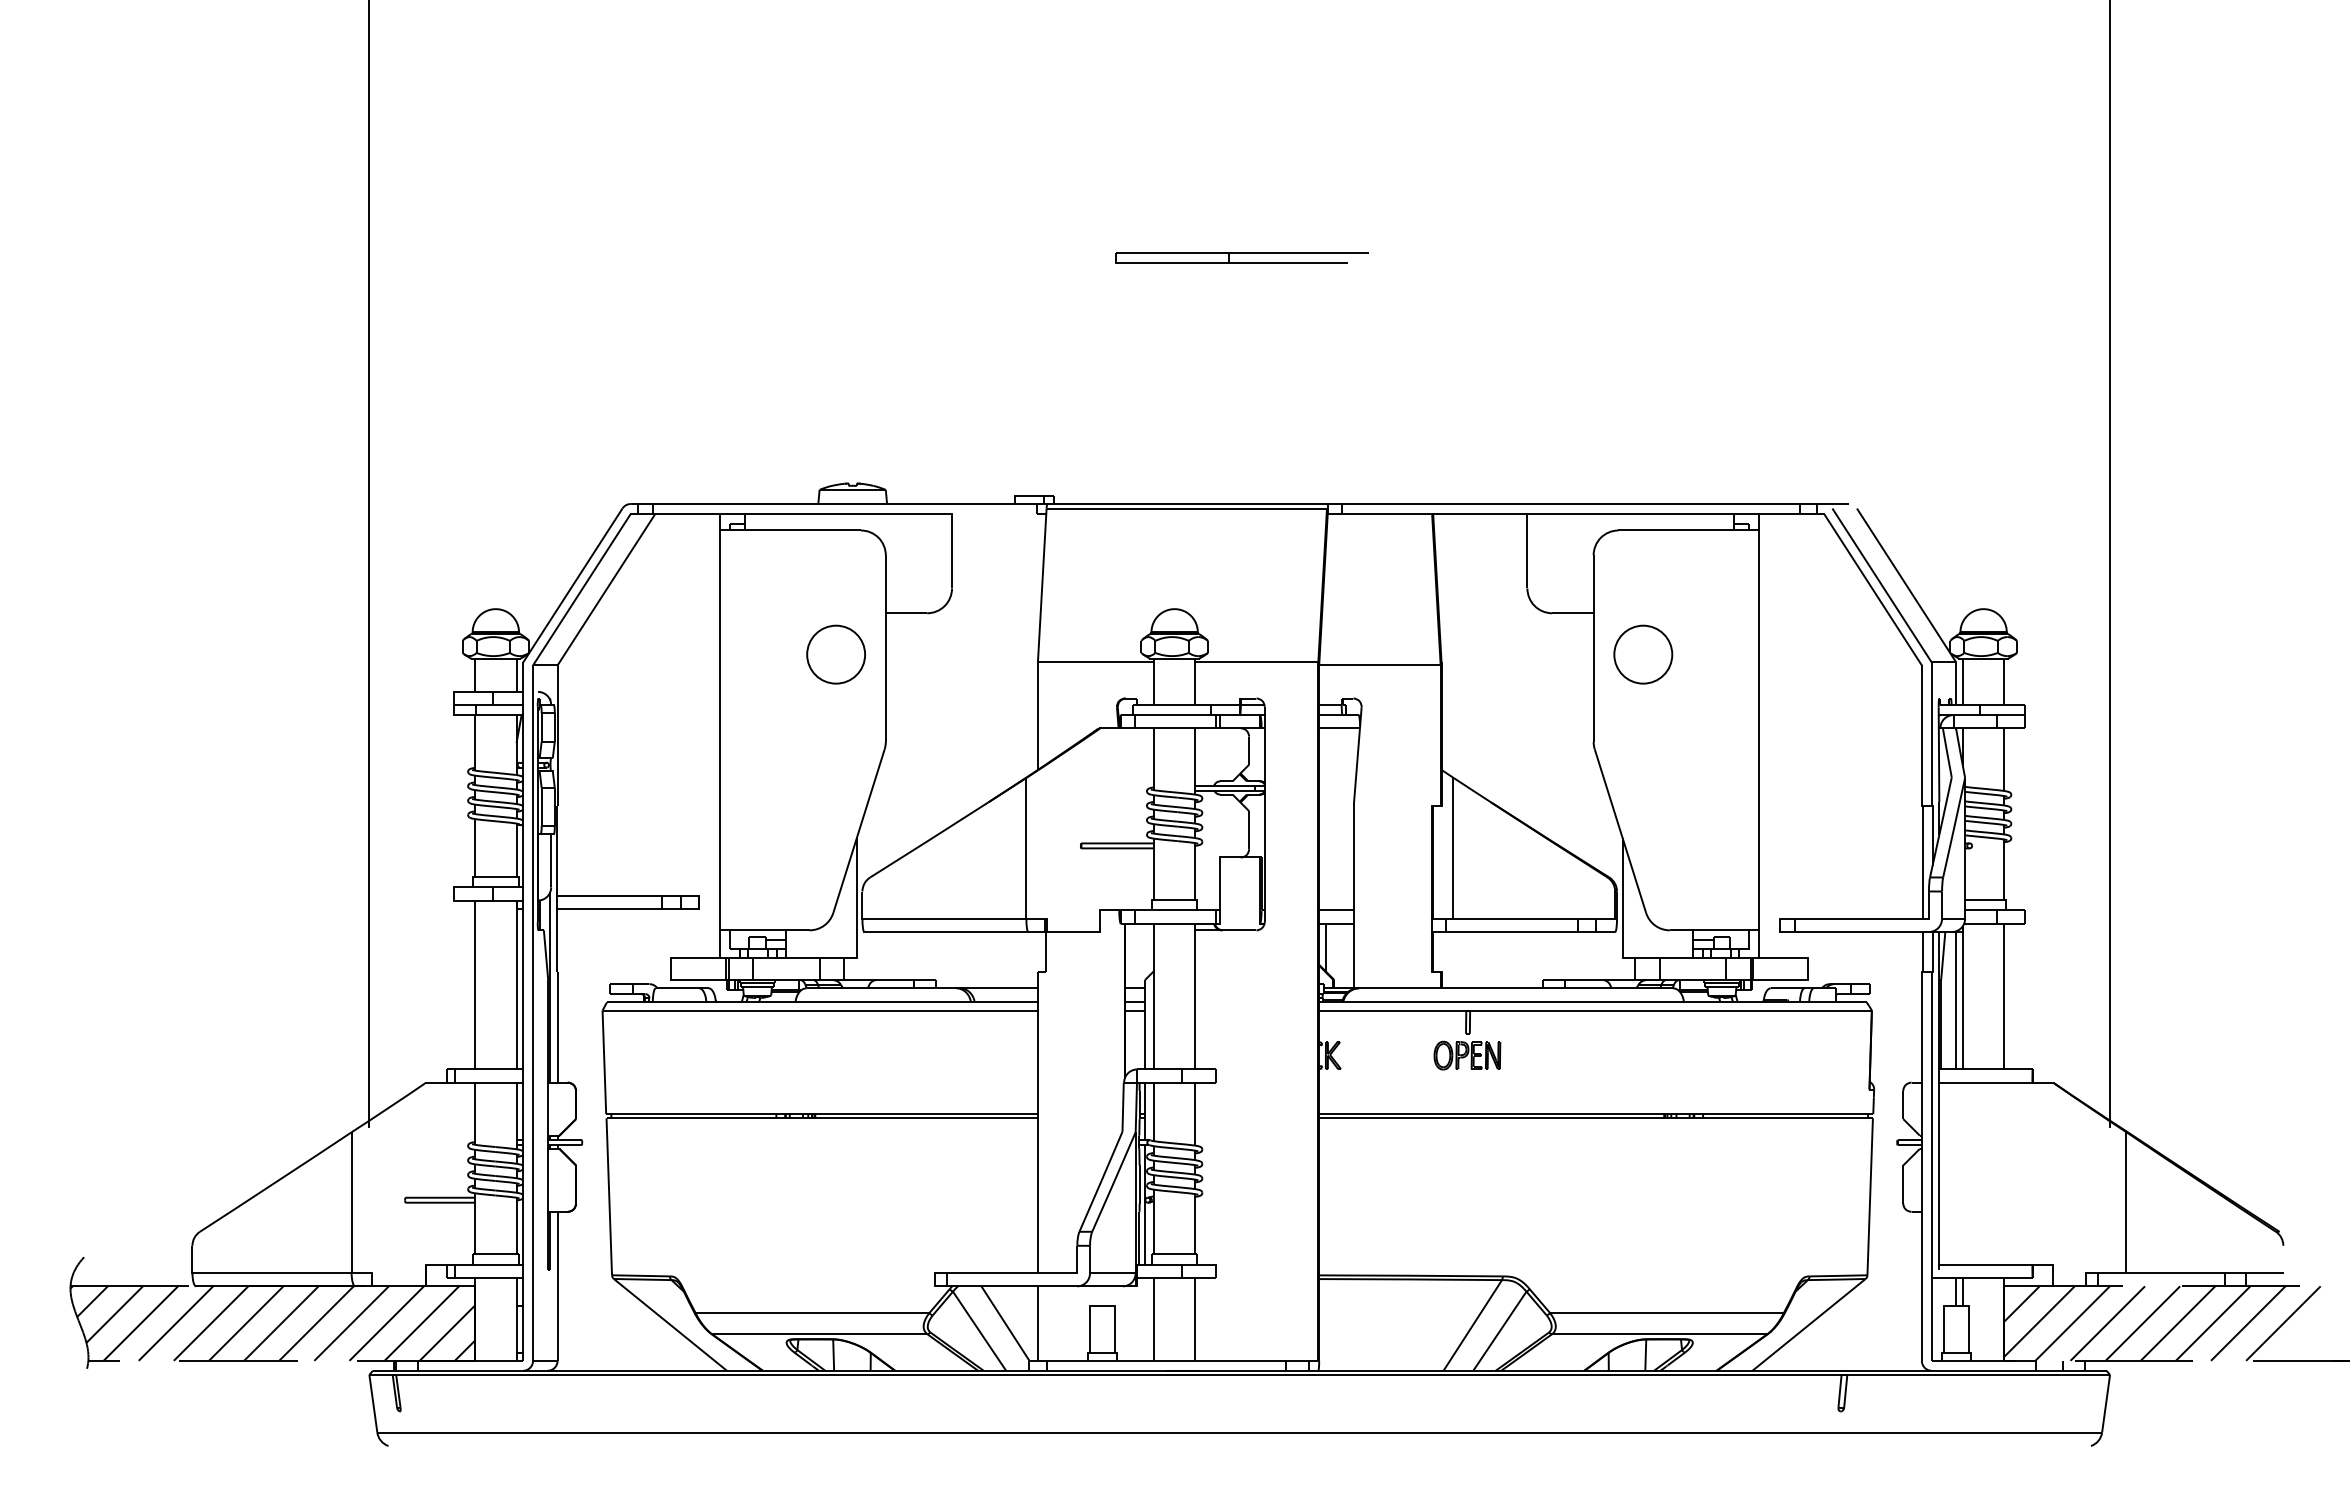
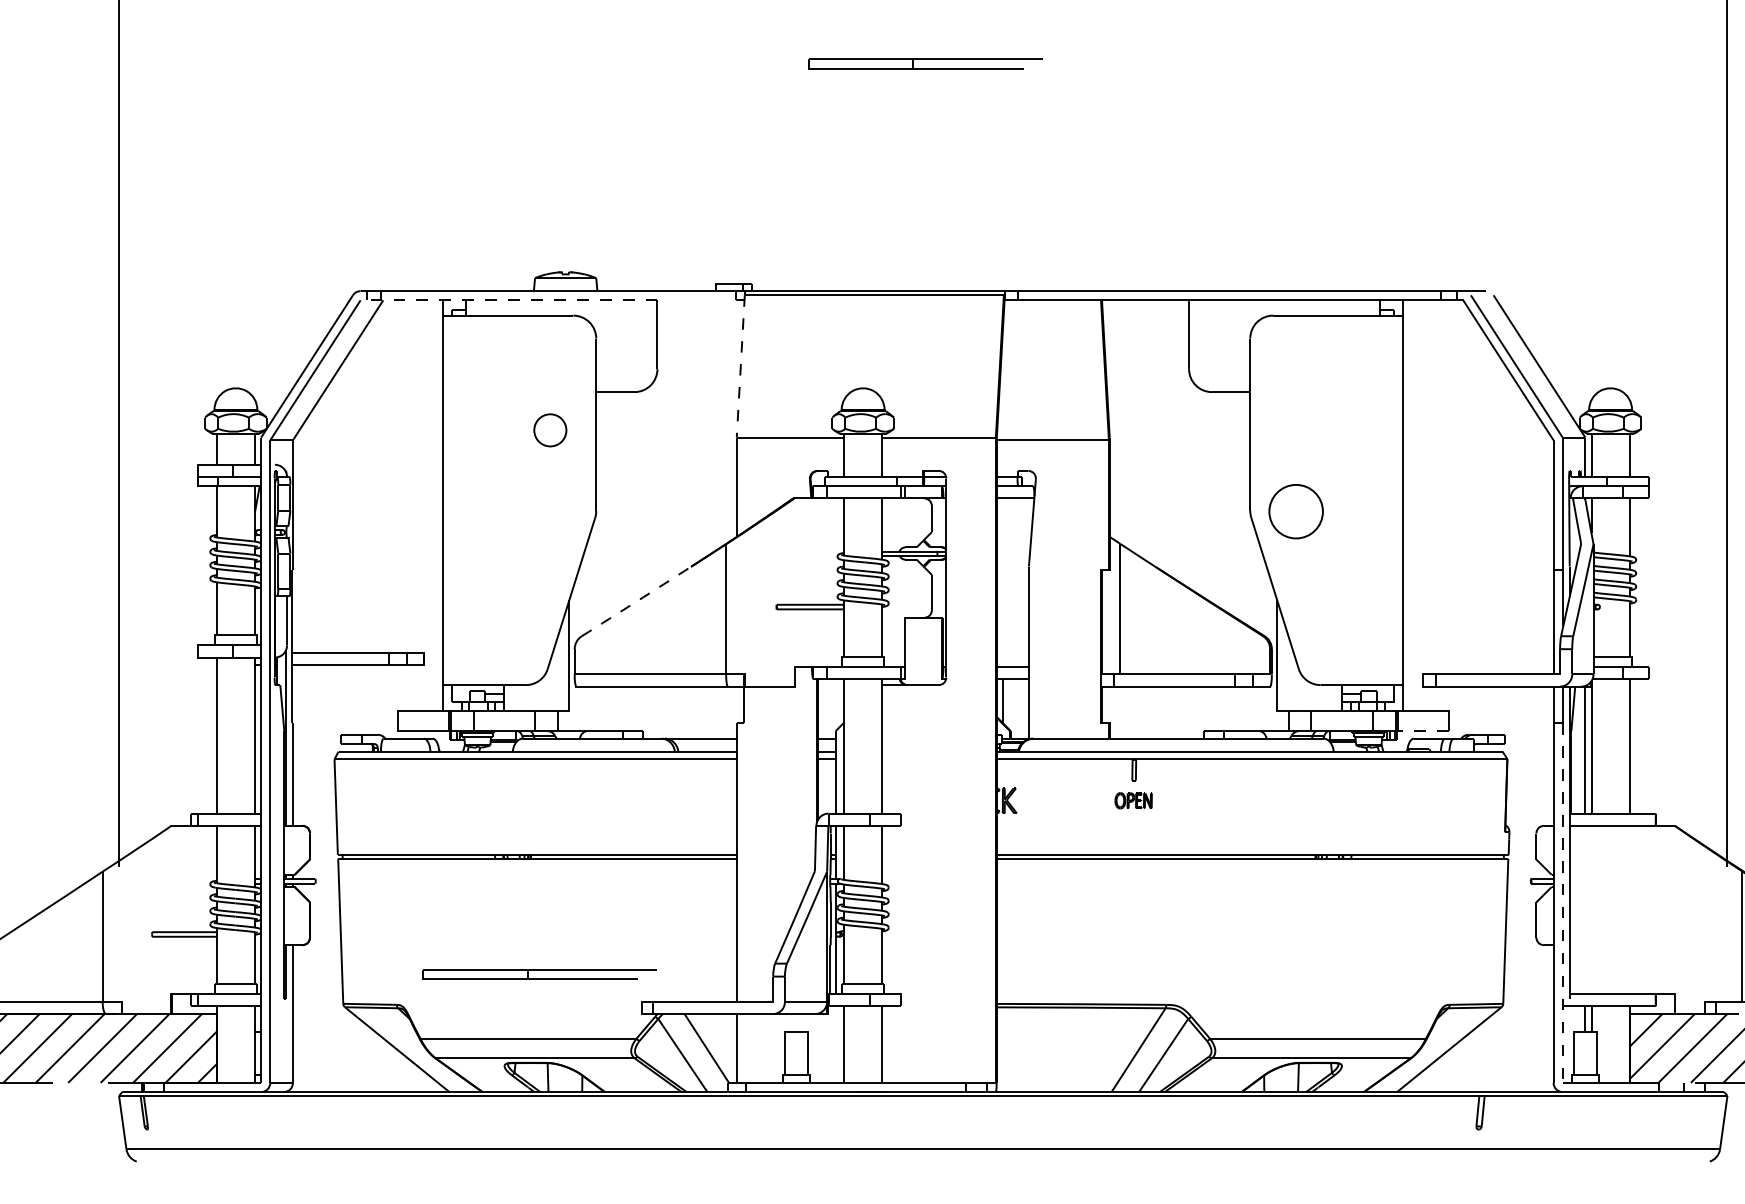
line: (791, 513) -> (509, 299), solid -> dashed
line: (1042, 586) -> (741, 367), solid -> dashed
circle: (836, 654) -> (550, 430), size x0.6
circle: (1643, 654) -> (1296, 511), moved
line: (929, 840) -> (636, 602), solid -> dashed
line: (1779, 980) -> (1422, 731), solid -> dashed
part: (1467, 1055) -> (1133, 800), size x0.6
line: (1931, 1166) -> (1562, 903), solid -> dashed
part: (824, 1242) -> (539, 973), added

